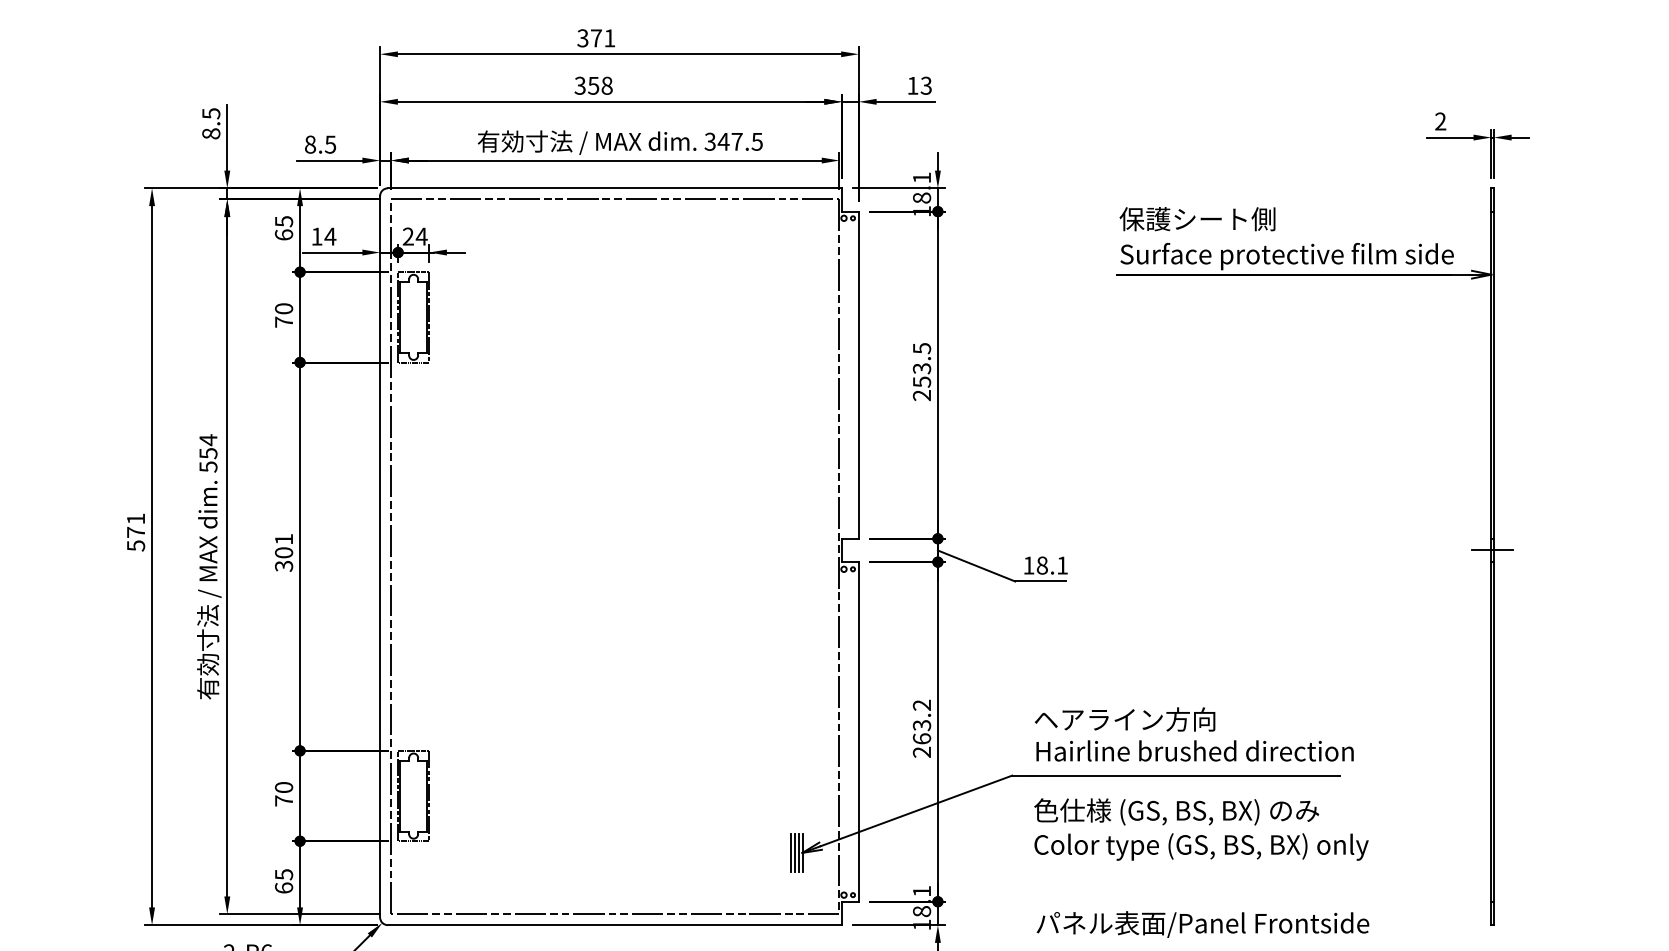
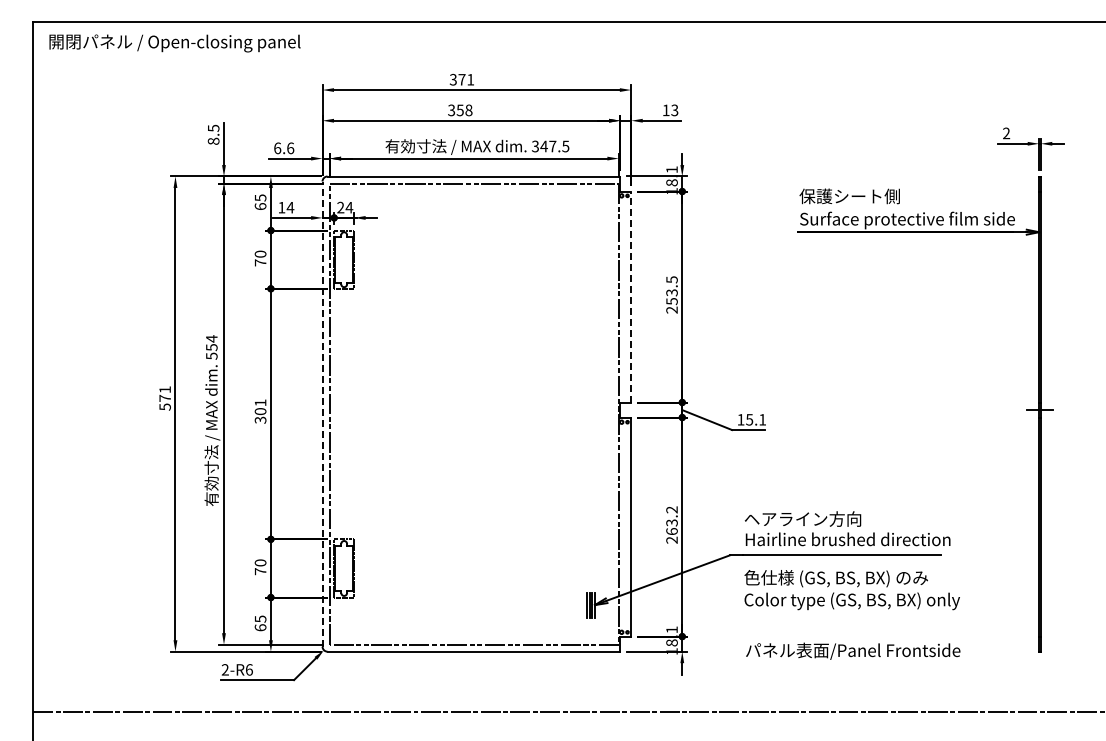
text: (321, 144) -> (284, 148), 8.5 -> 6.6
line: (859, 374) -> (631, 296), solid -> dashed
line: (380, 557) -> (322, 414), solid -> dashed
text: (1042, 565) -> (749, 419), 18.1 -> 15.1

